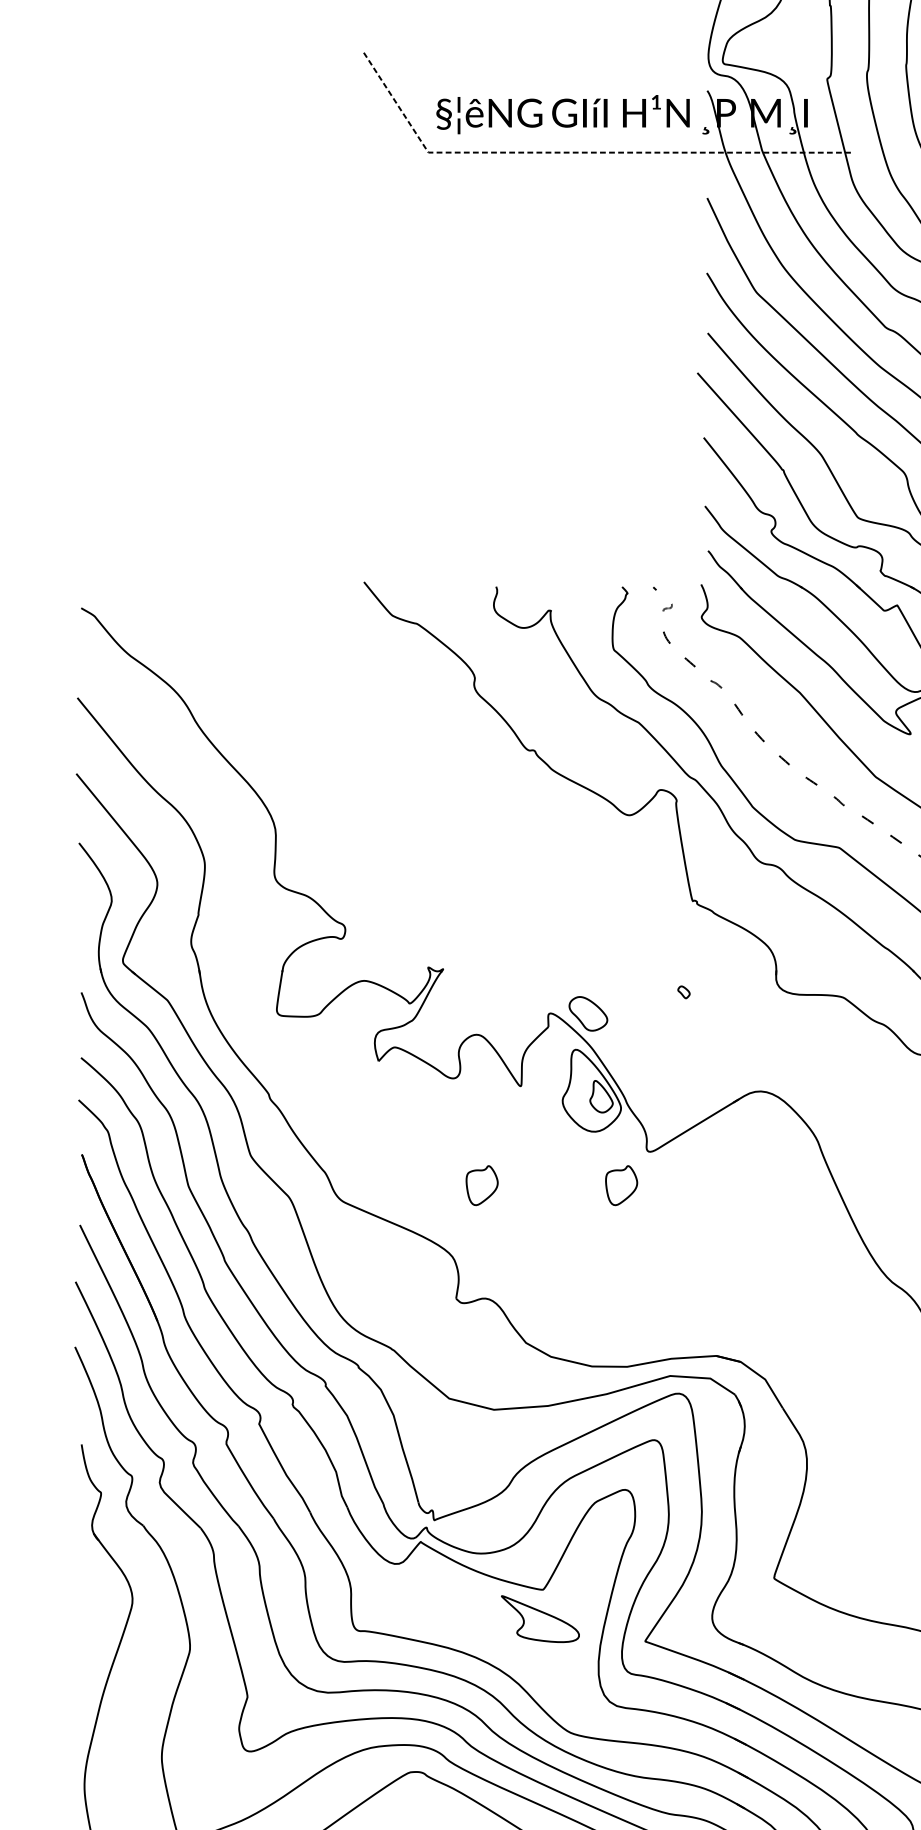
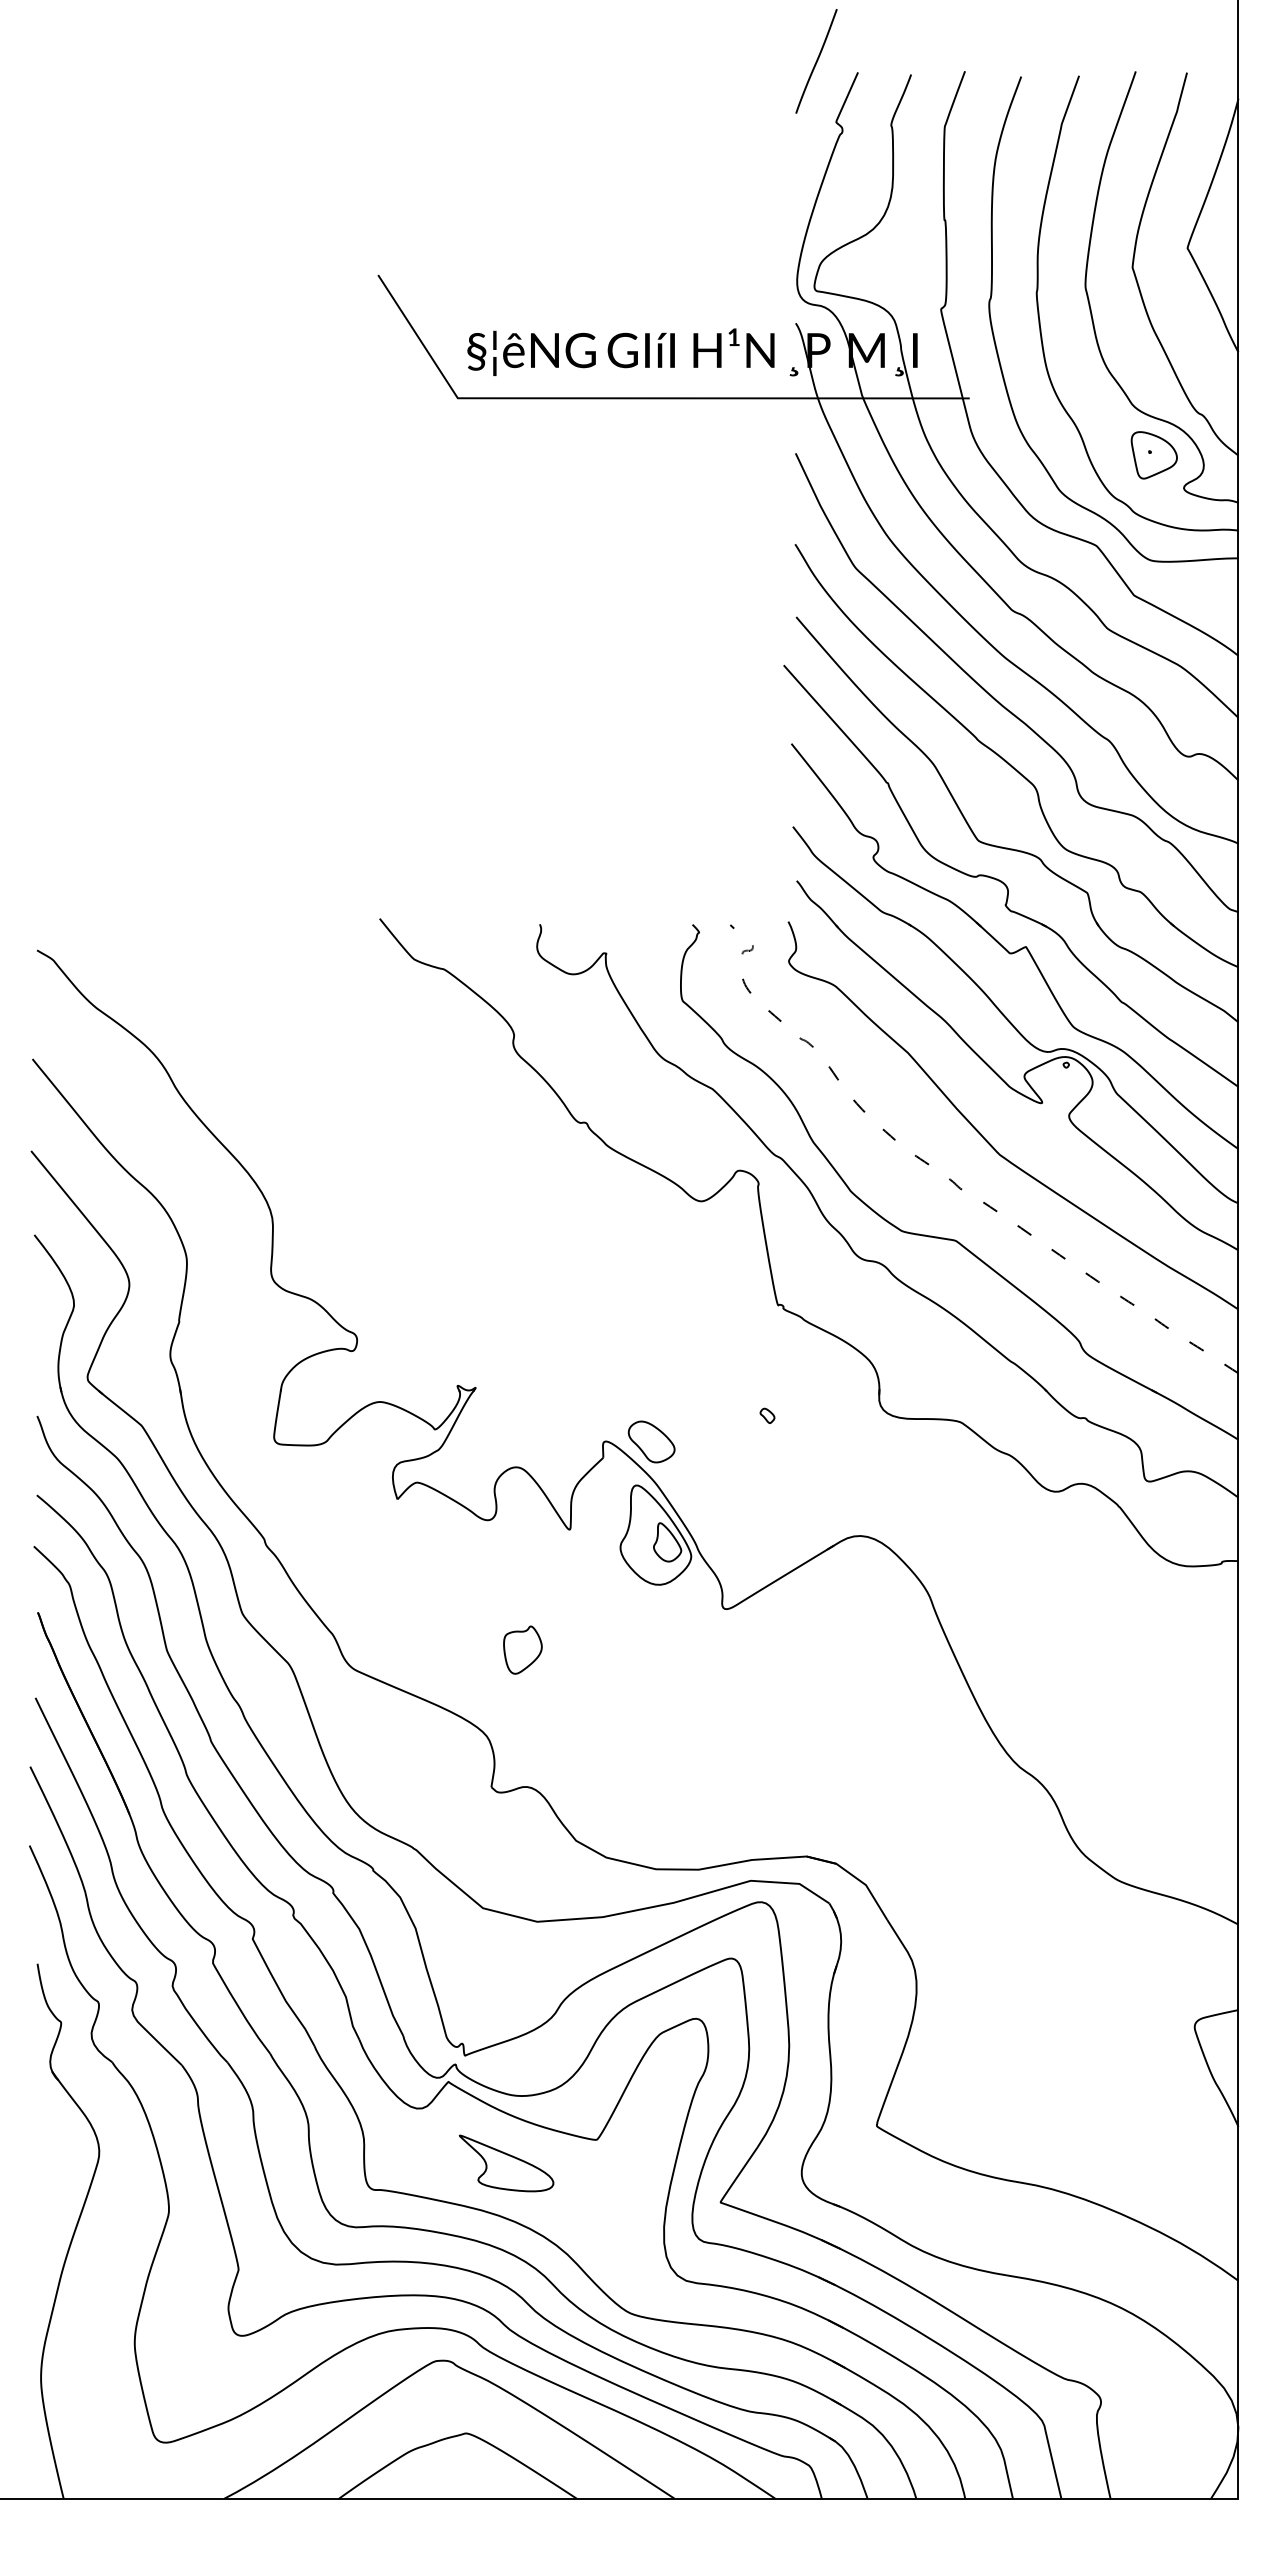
line: (578, 152) -> (639, 398), dashed -> solid
part: (621, 1185) -> (691, 1649), removed
part: (540, 1619) -> (506, 2163), moved

